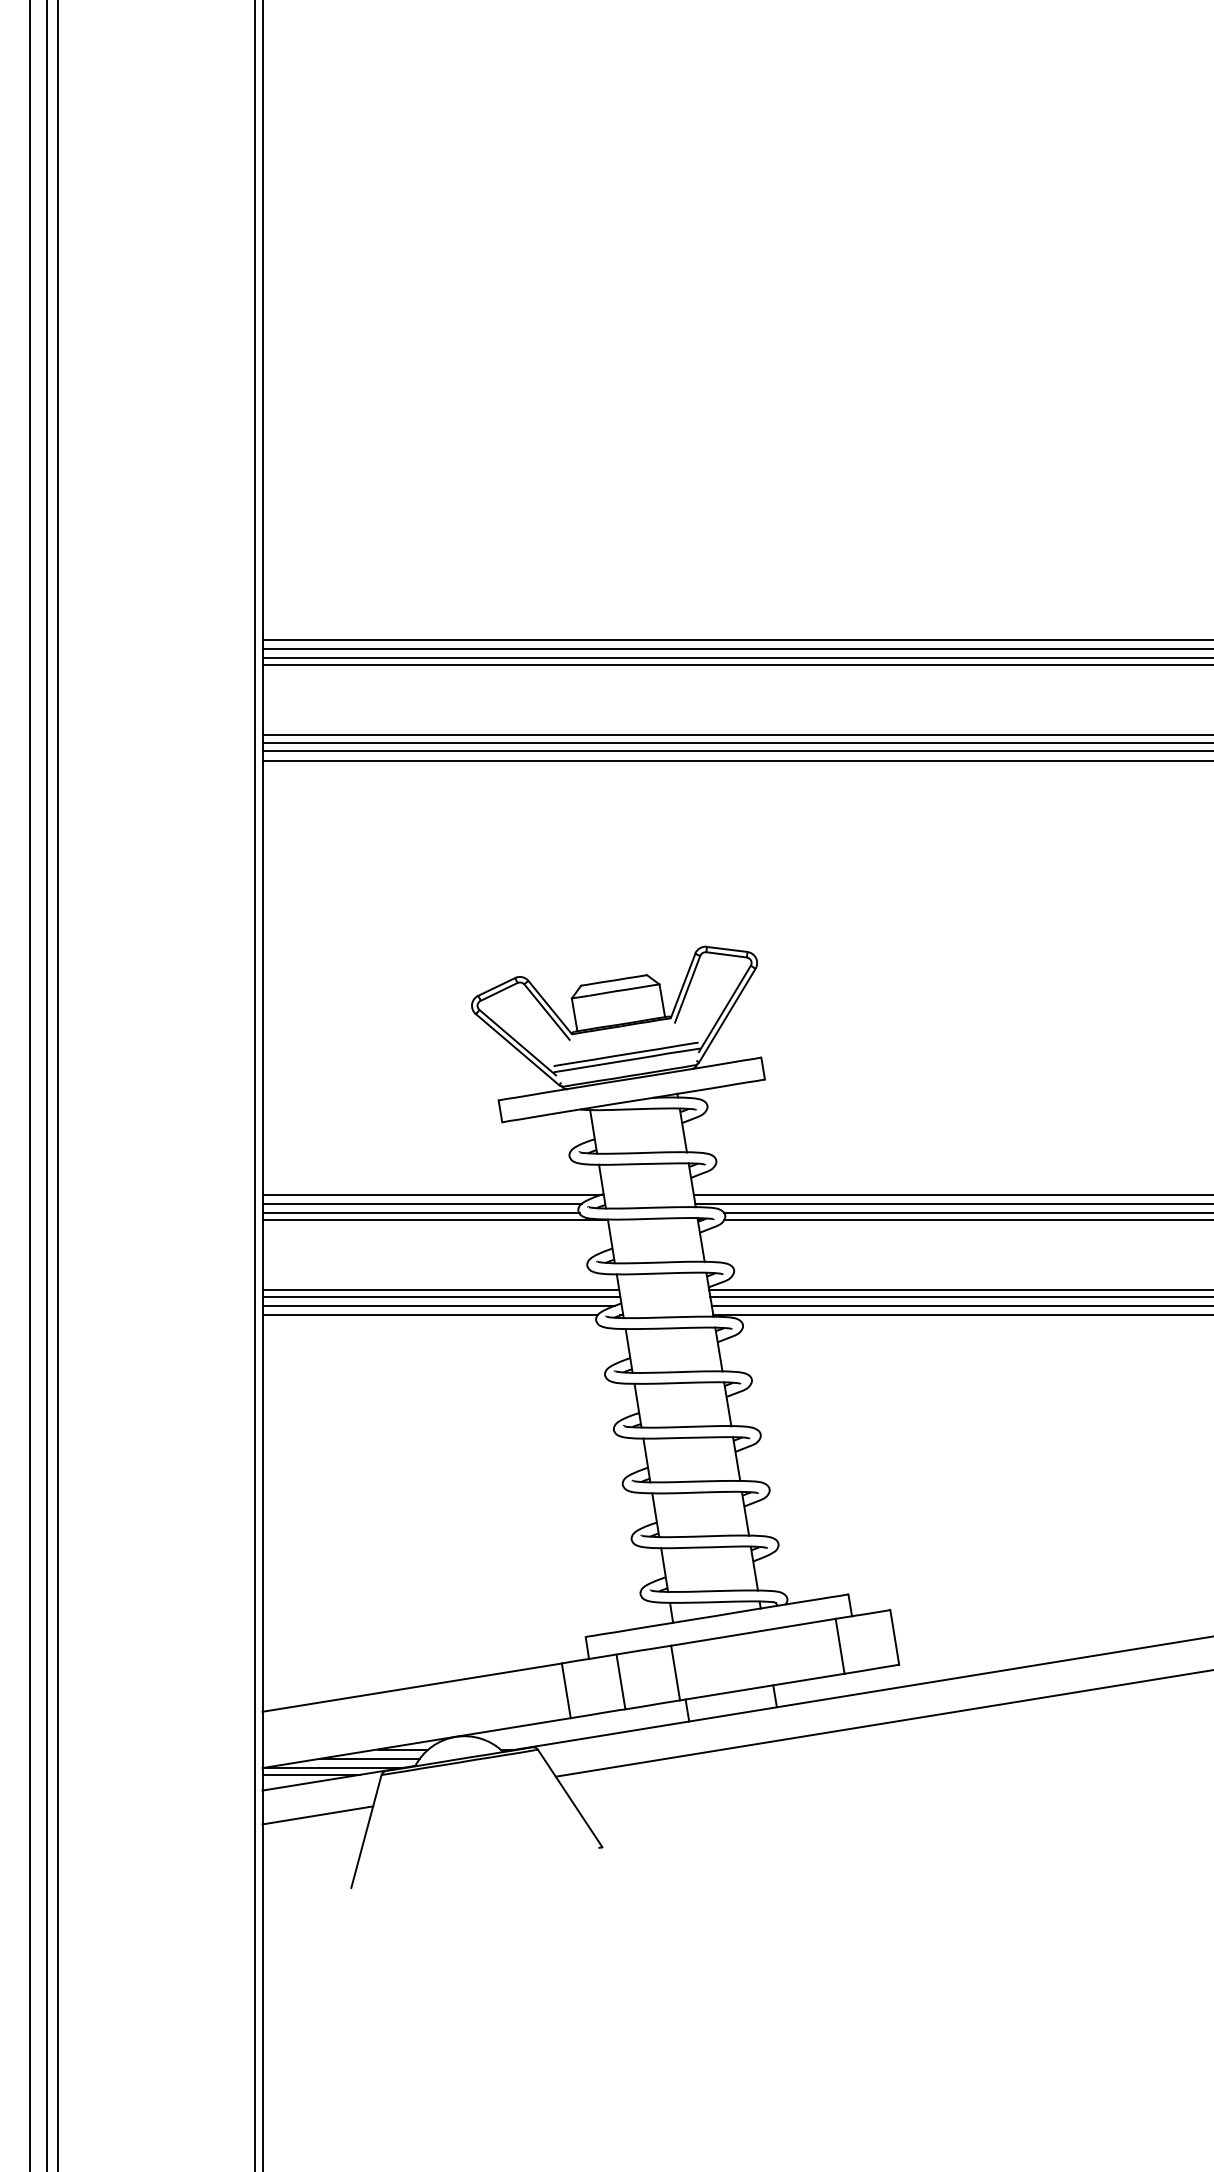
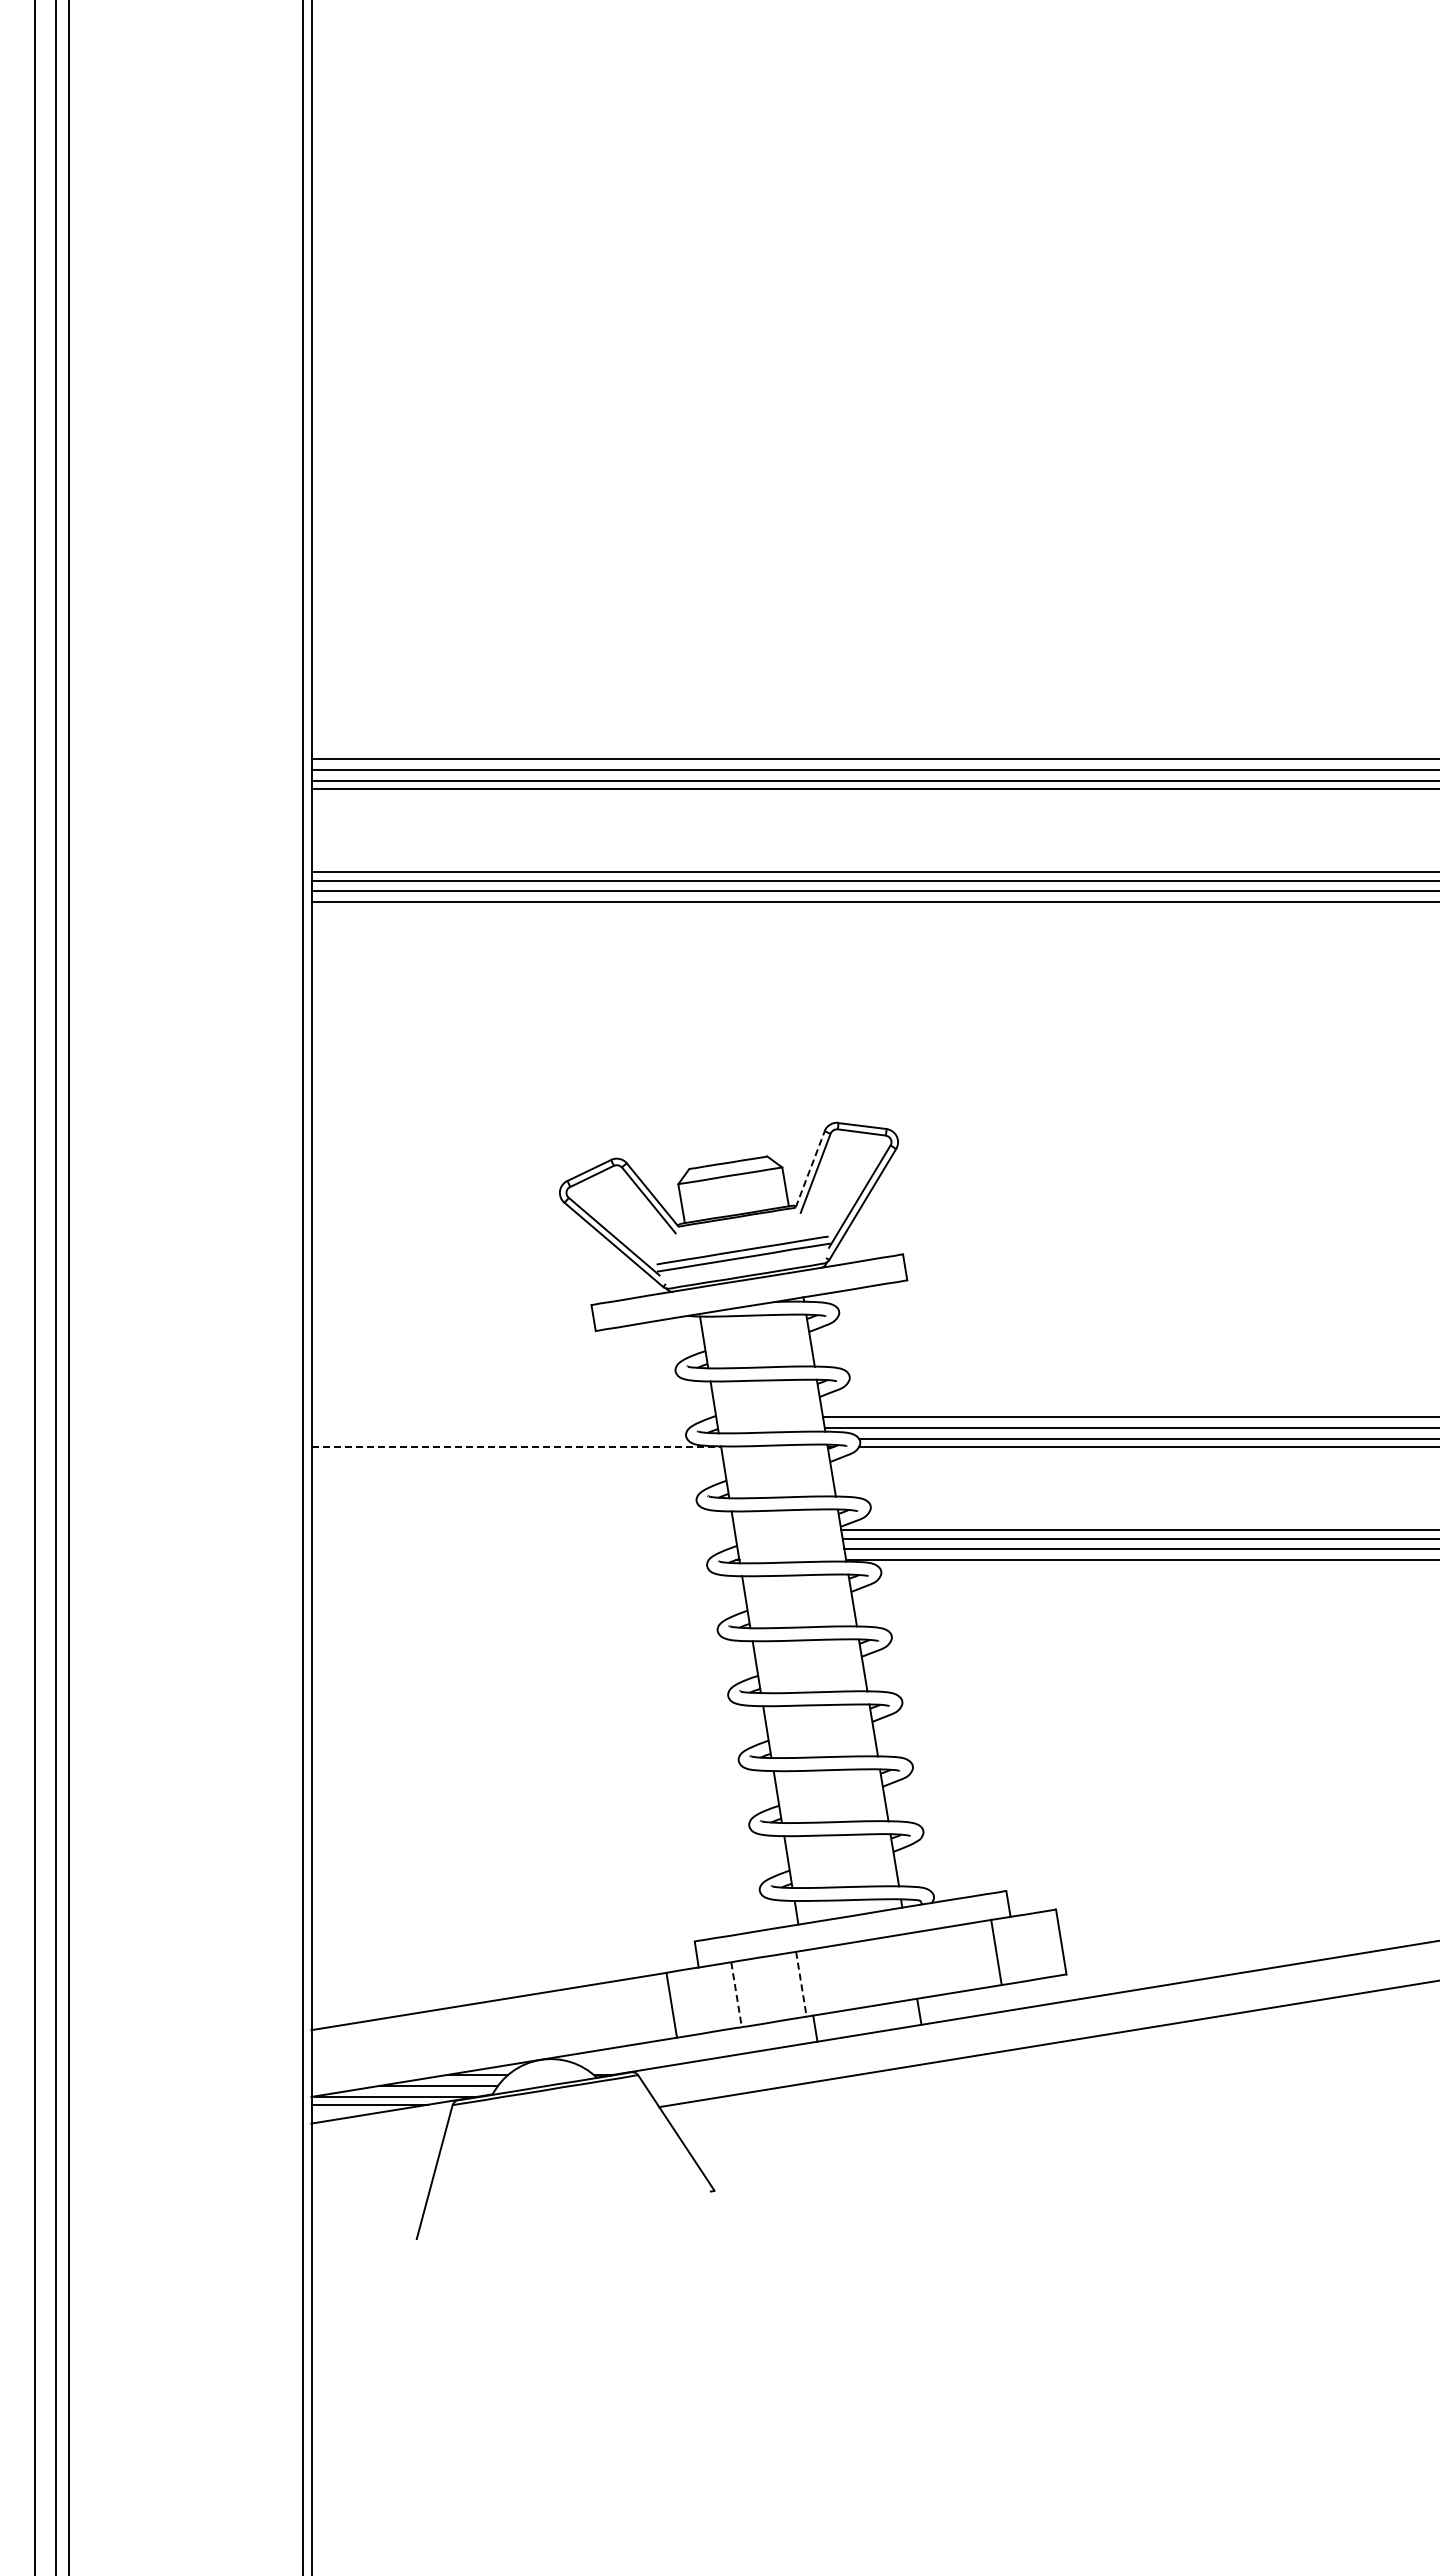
line: (683, 986) -> (810, 1169), solid -> dashed
line: (432, 1194) -> (512, 1416), removed
line: (421, 1204) -> (500, 1428), removed
line: (421, 1212) -> (499, 1438), removed
line: (435, 1219) -> (516, 1446), solid -> dashed
line: (440, 1290) -> (522, 1530), removed
line: (441, 1297) -> (523, 1538), removed
line: (438, 1305) -> (520, 1548), removed
line: (429, 1315) -> (509, 1560), removed
line: (675, 1673) -> (801, 1984), solid -> dashed
line: (620, 1681) -> (736, 1994), solid -> dashed
line: (317, 1814) -> (376, 2152), removed

